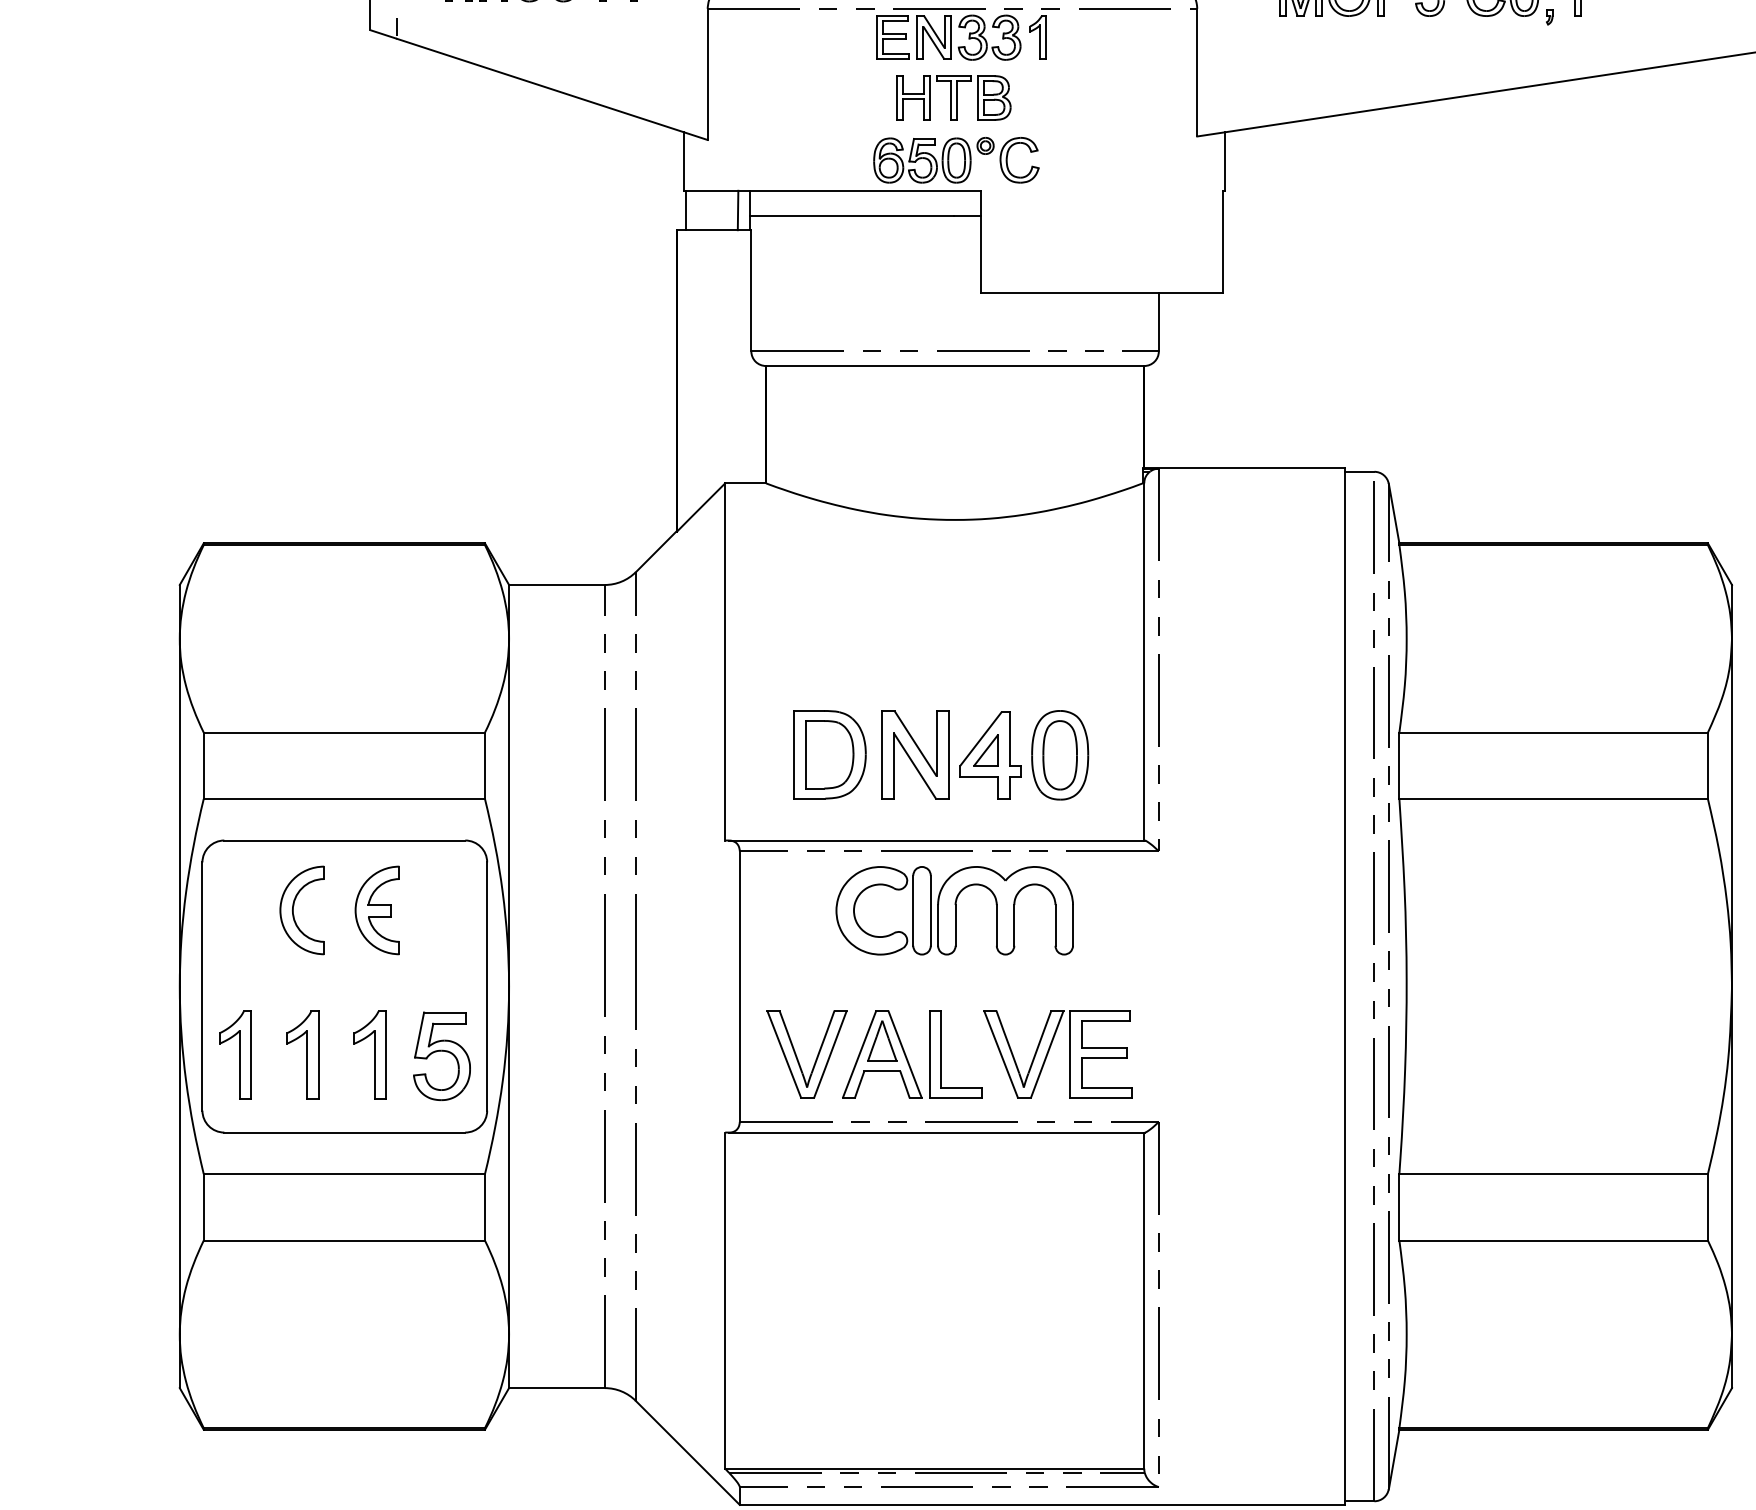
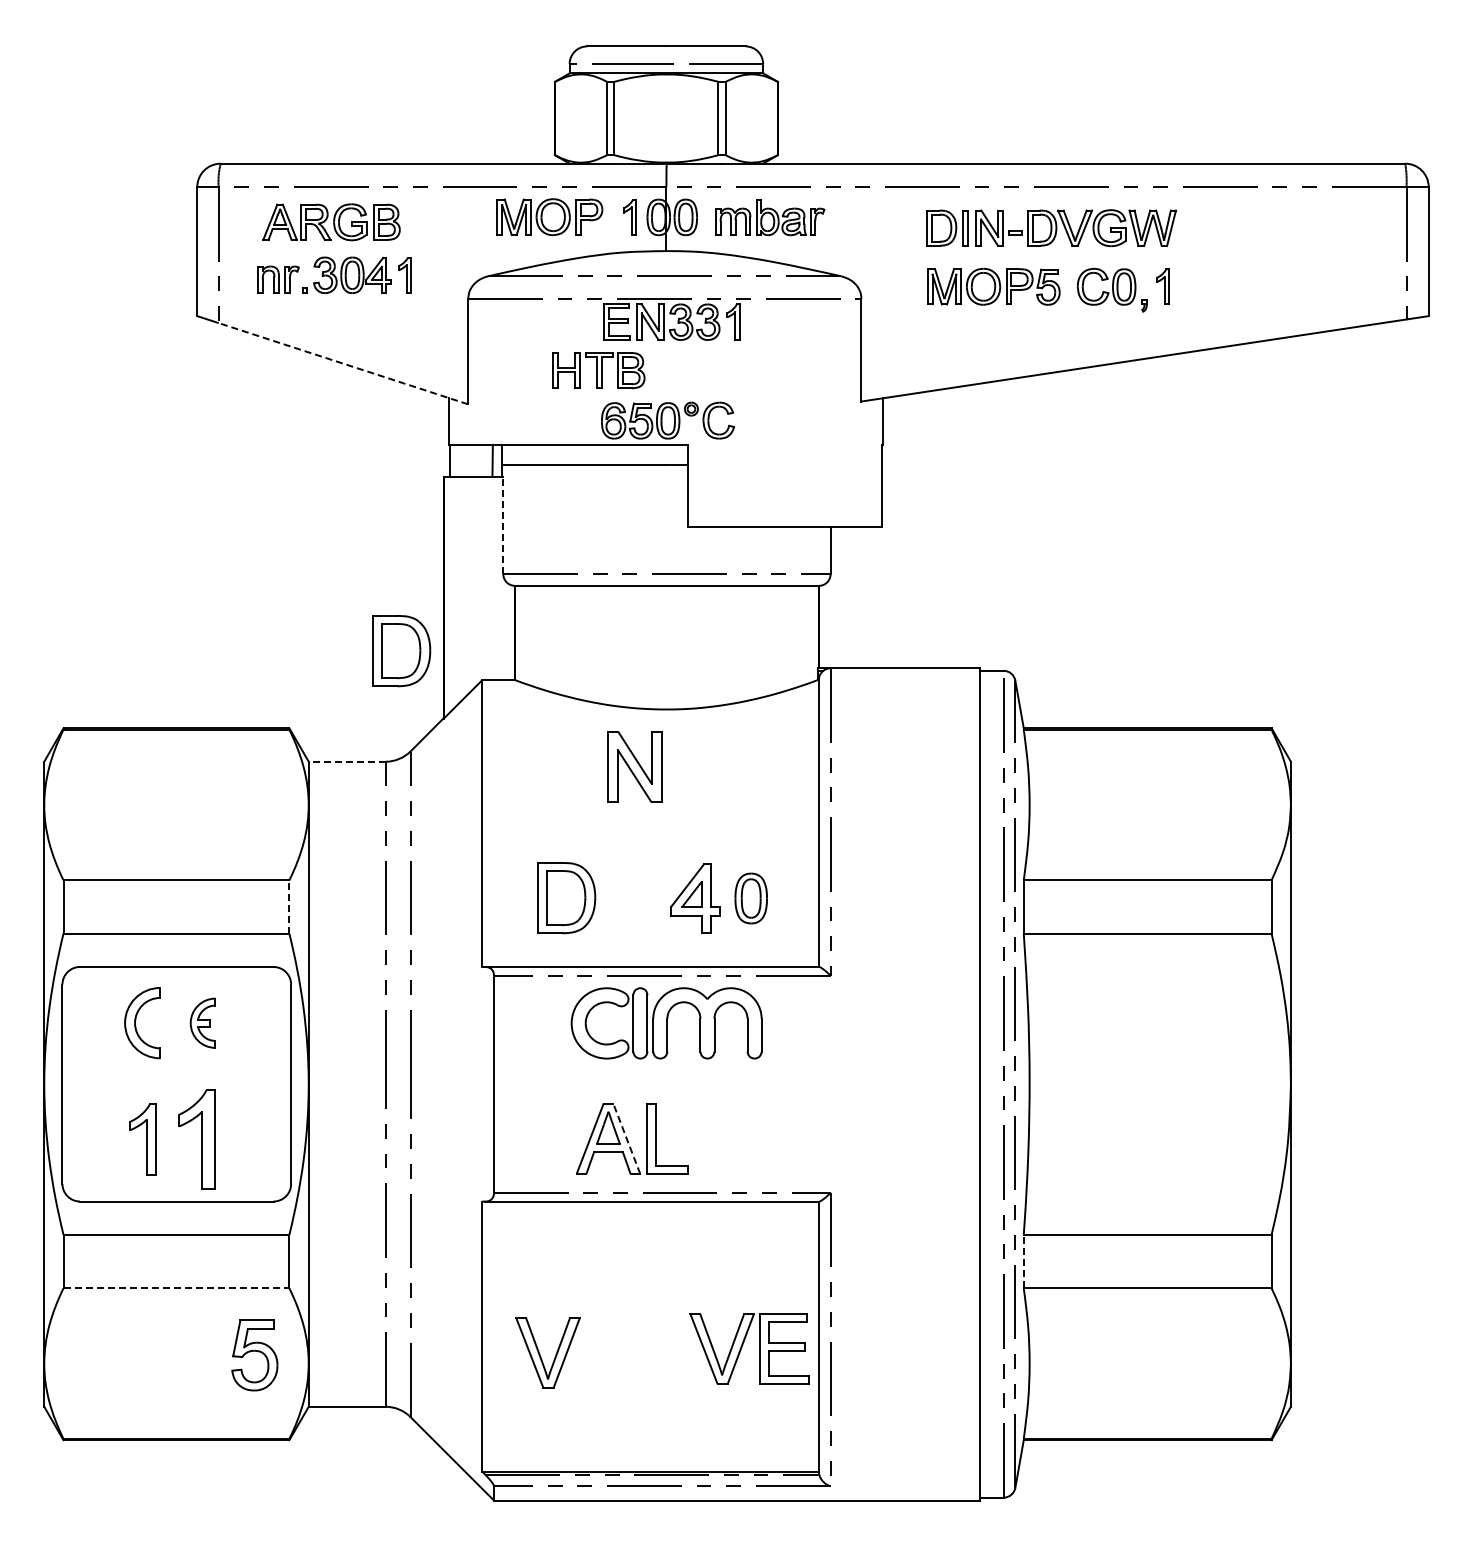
line: (551, 89) -> (342, 363), solid -> dashed
part: (953, 97) -> (598, 370), moved
line: (751, 290) -> (503, 525), solid -> dashed
part: (624, 447) -> (401, 651), added
line: (556, 584) -> (346, 761), solid -> dashed
part: (914, 754) -> (634, 766), moved
part: (1059, 755) -> (750, 898), size x0.7
line: (485, 765) -> (289, 906), solid -> dashed
part: (376, 910) -> (202, 1023), size x0.7
part: (1050, 1050) -> (743, 1345), moved
line: (904, 1054) -> (626, 1138), solid -> dashed
part: (234, 1055) -> (88, 1139), removed
part: (370, 1055) -> (197, 1139), size x1.4
part: (441, 1056) -> (254, 1355), moved
part: (798, 1059) -> (541, 1356), moved
line: (1399, 1207) -> (1023, 1261), solid -> dashed
line: (344, 1240) -> (176, 1288), solid -> dashed

